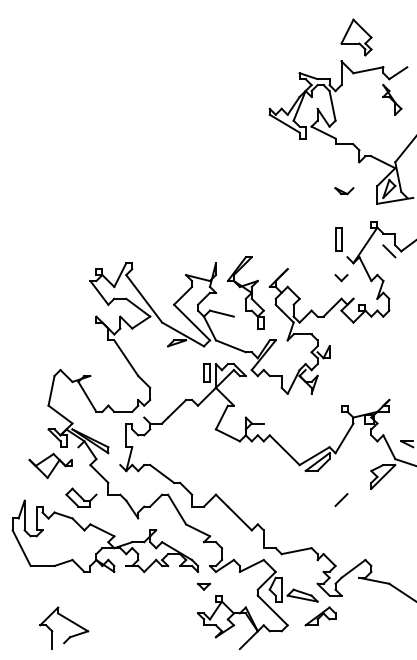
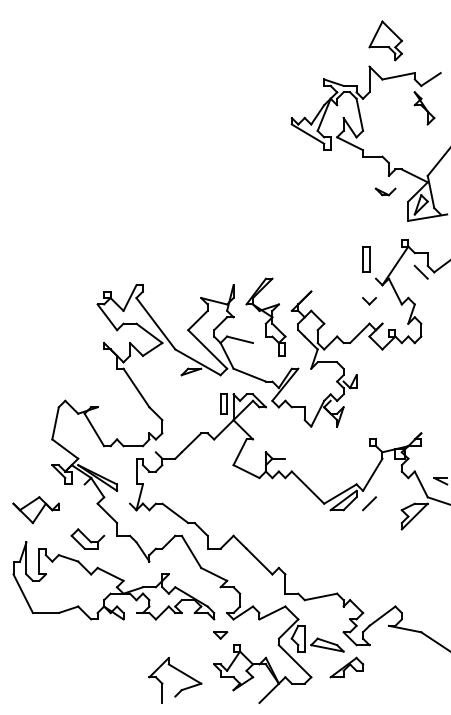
part: (344, 191) -> (385, 192), moved
part: (50, 465) -> (36, 509), moved
line: (341, 500) -> (369, 504), moved
part: (67, 620) -> (178, 672), moved

